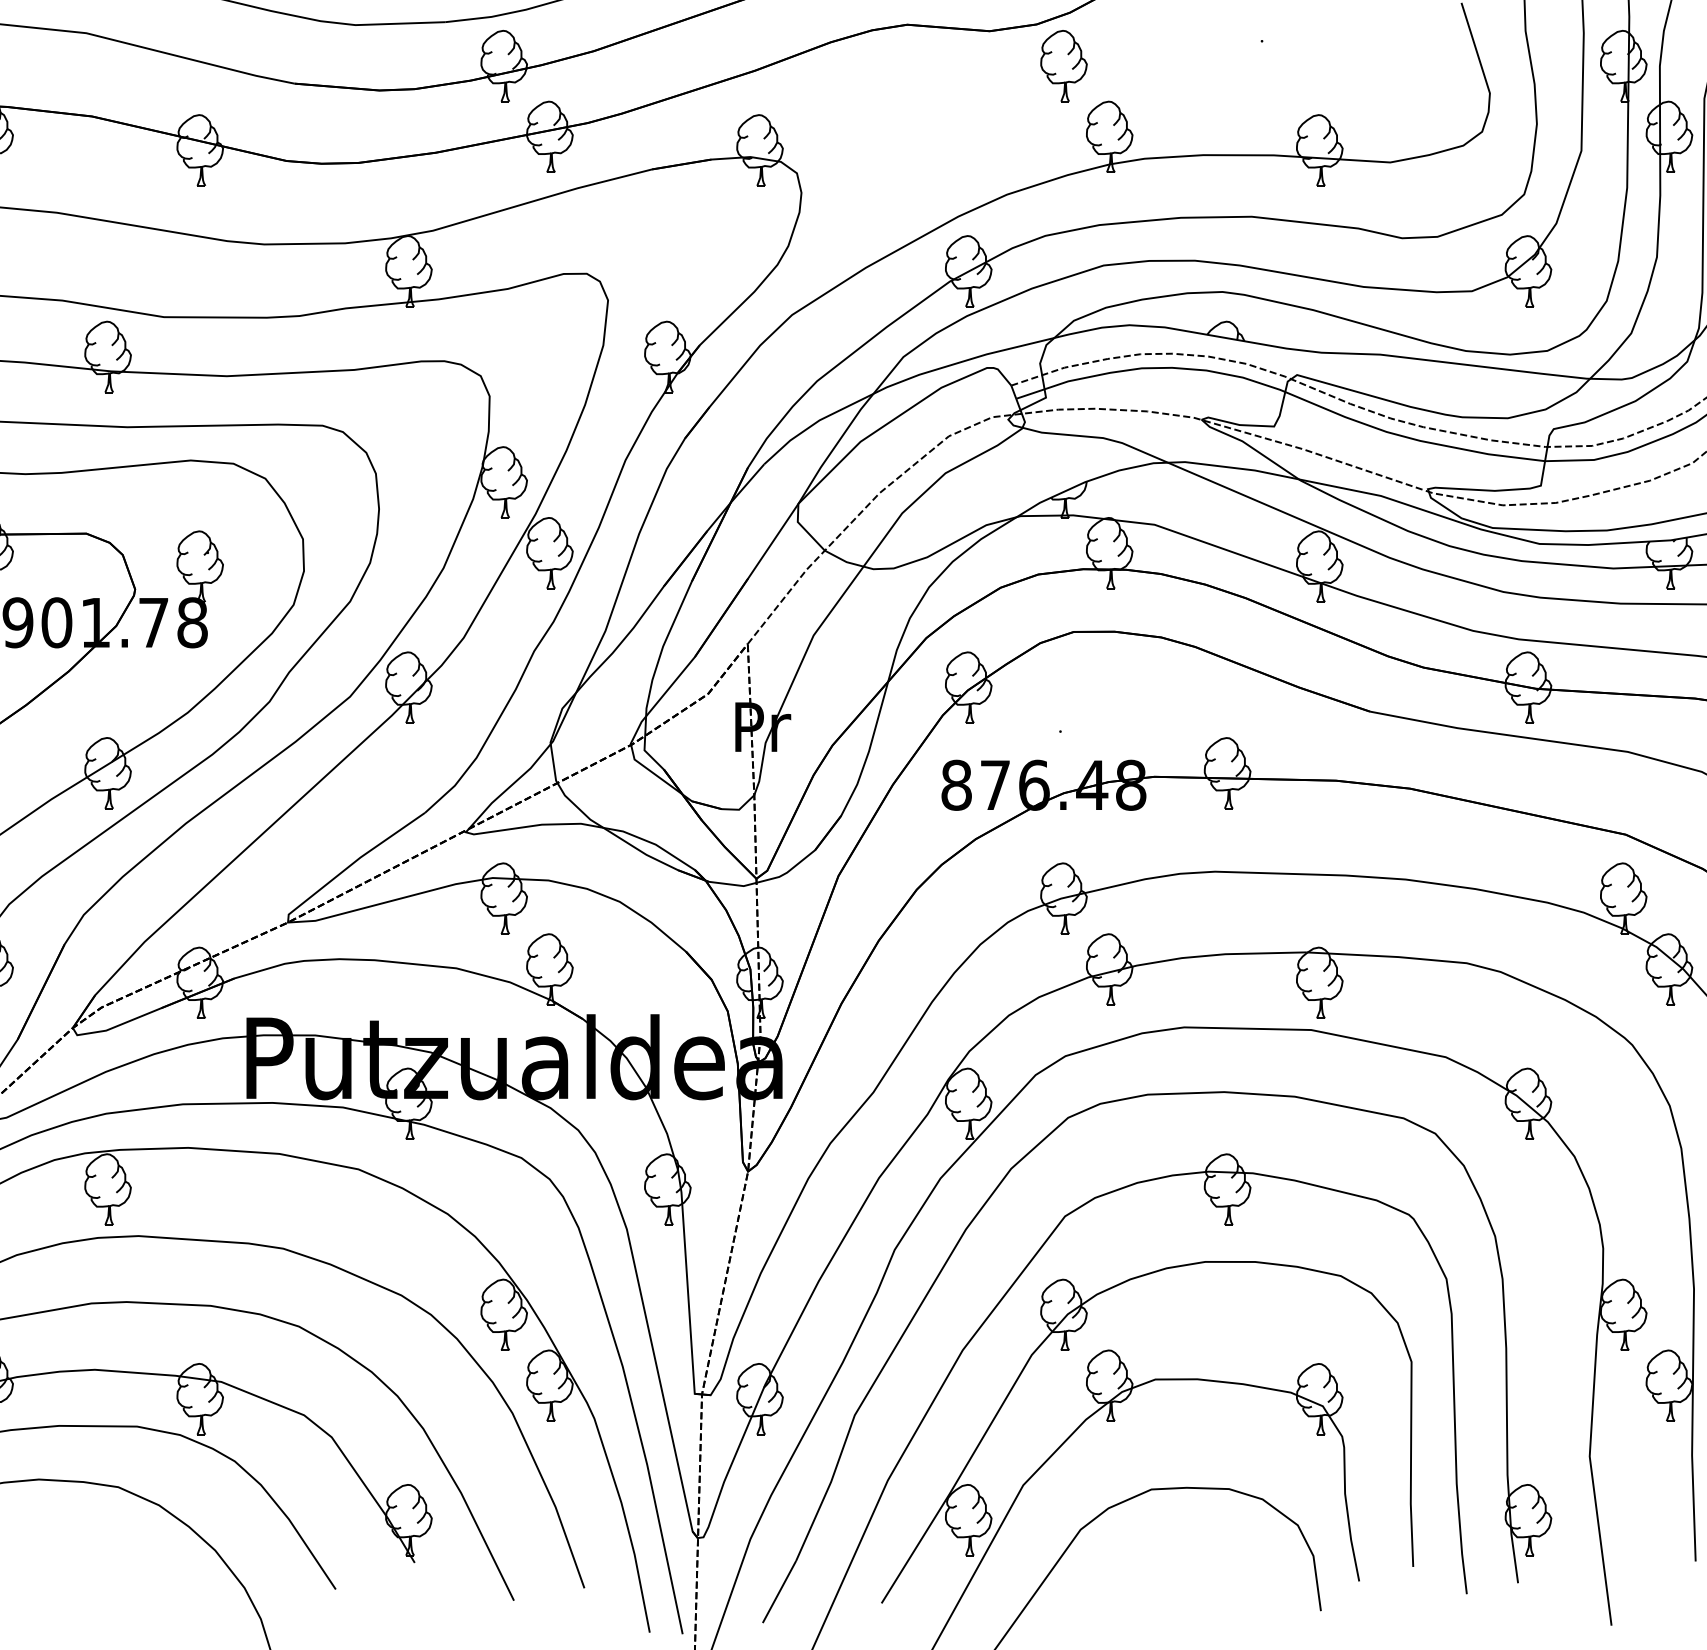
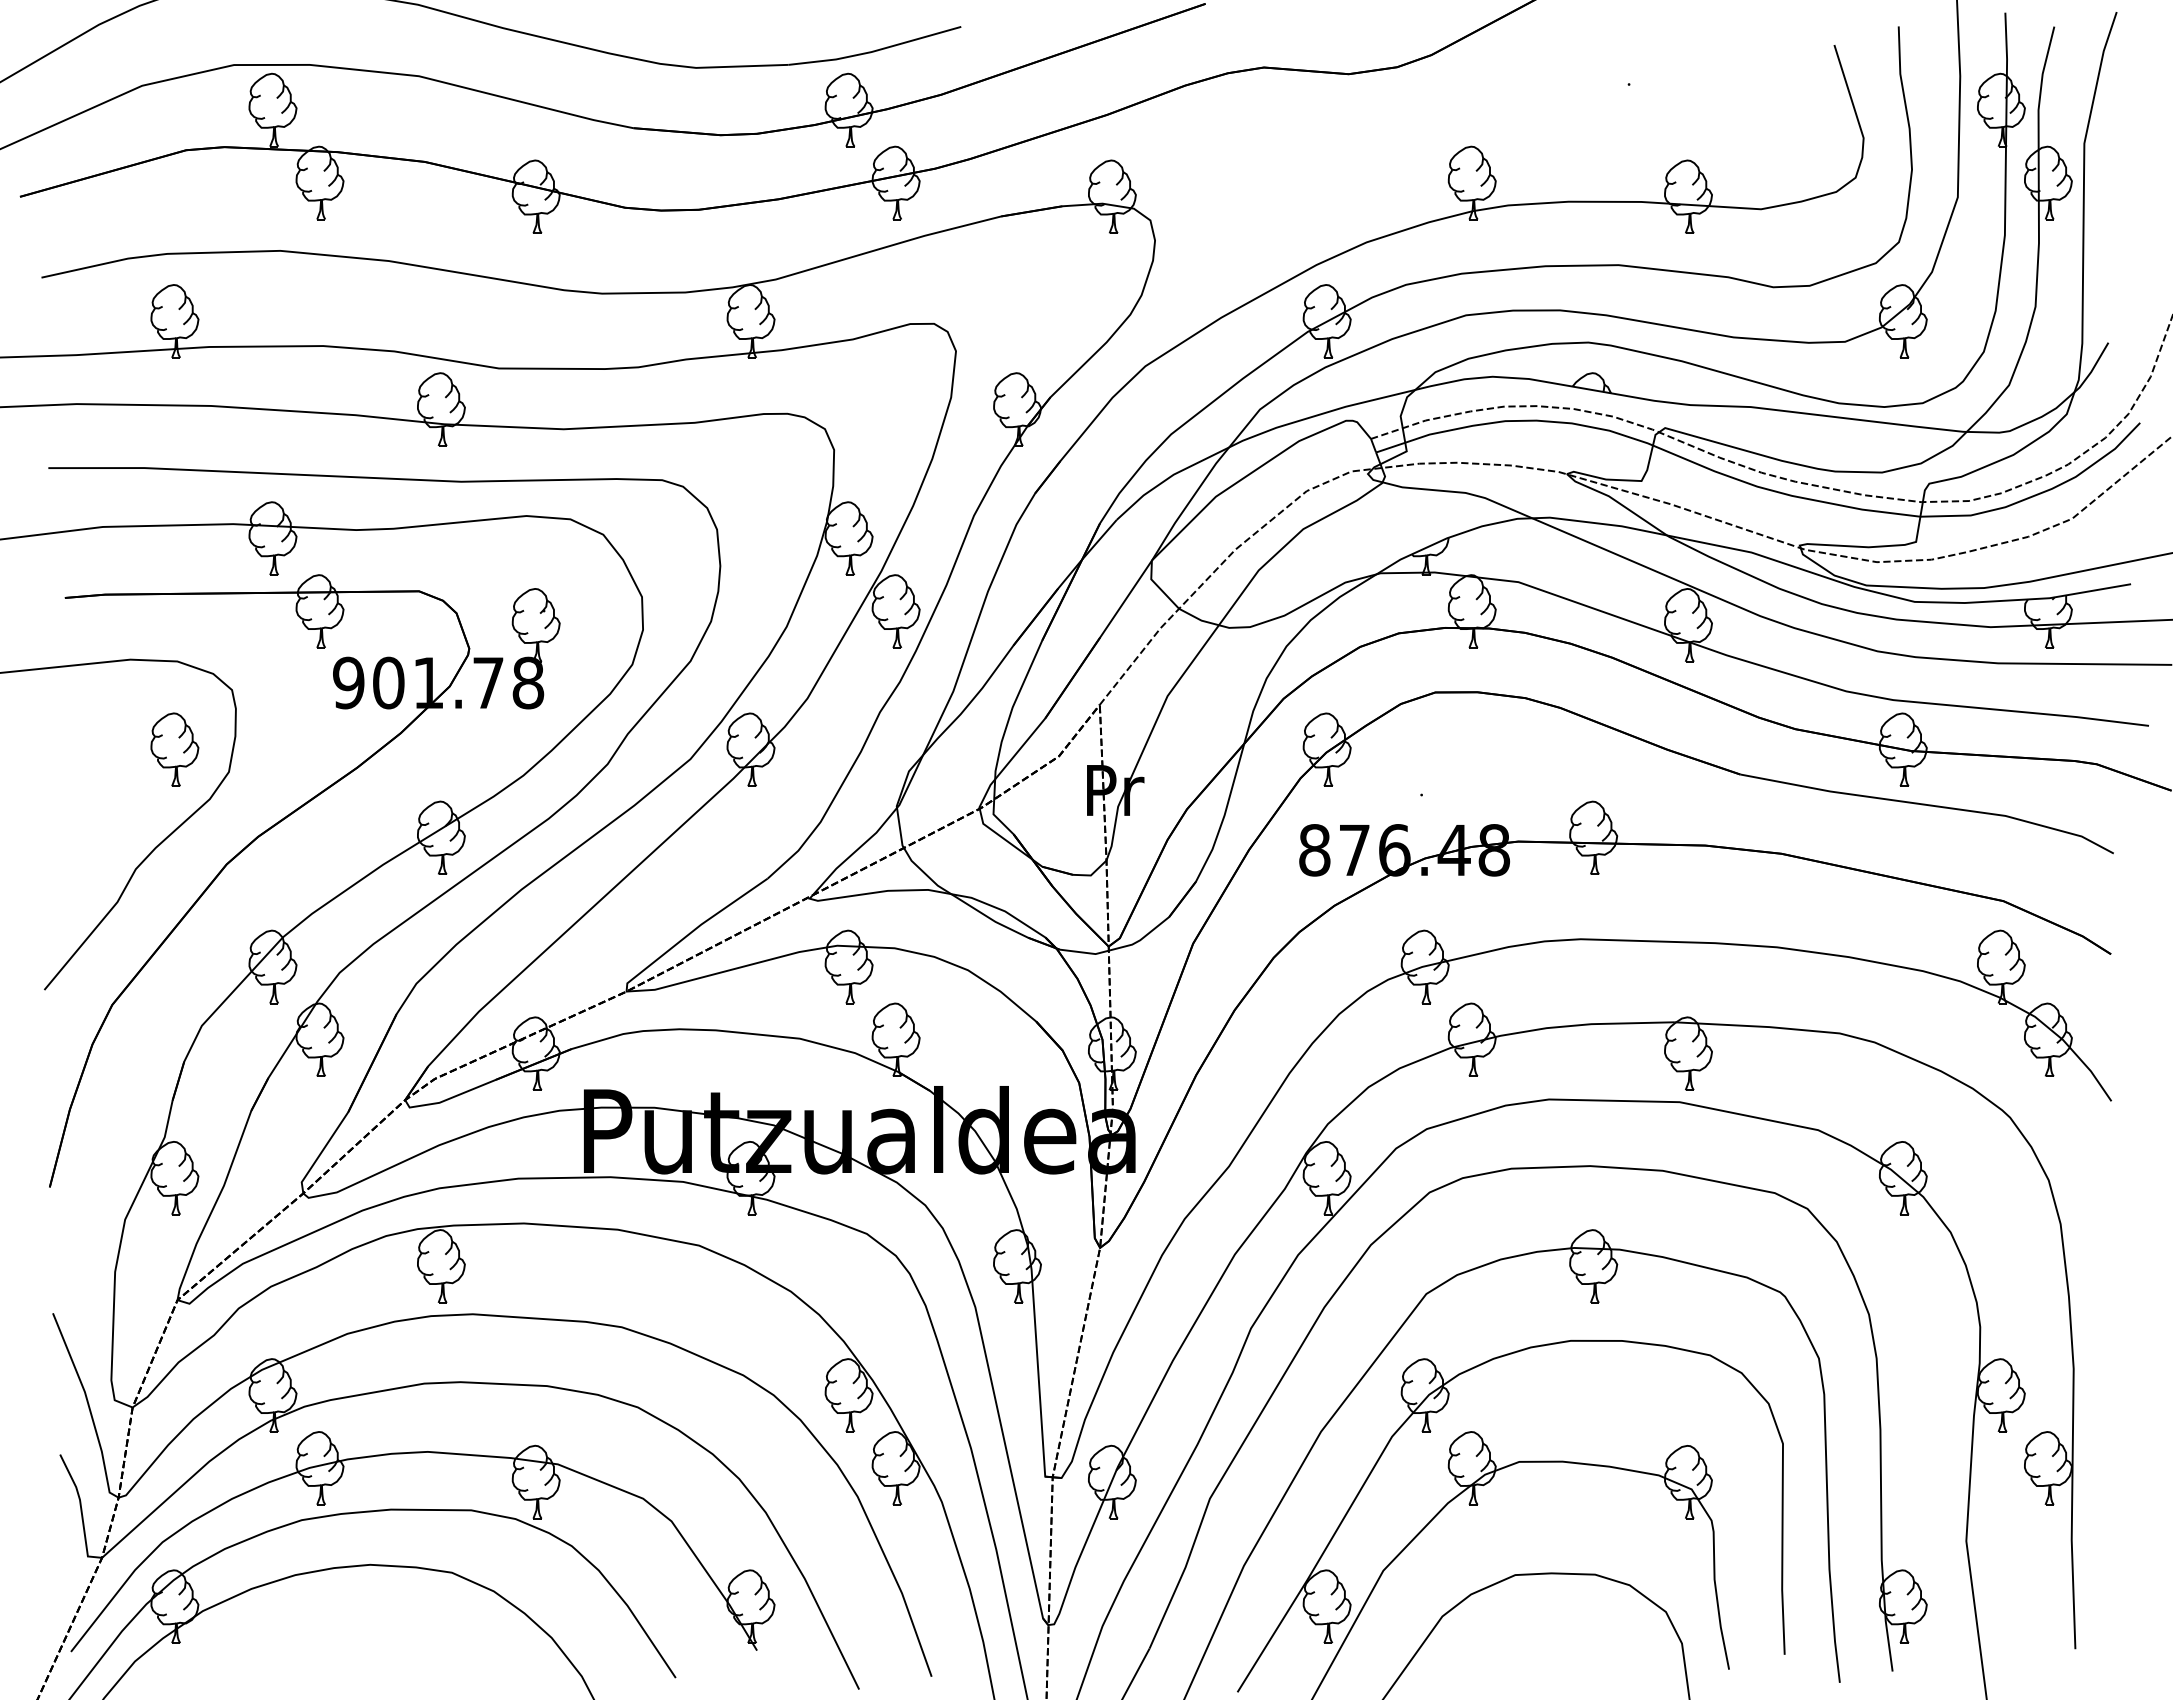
part: (1063, 65) -> (1424, 109), removed

